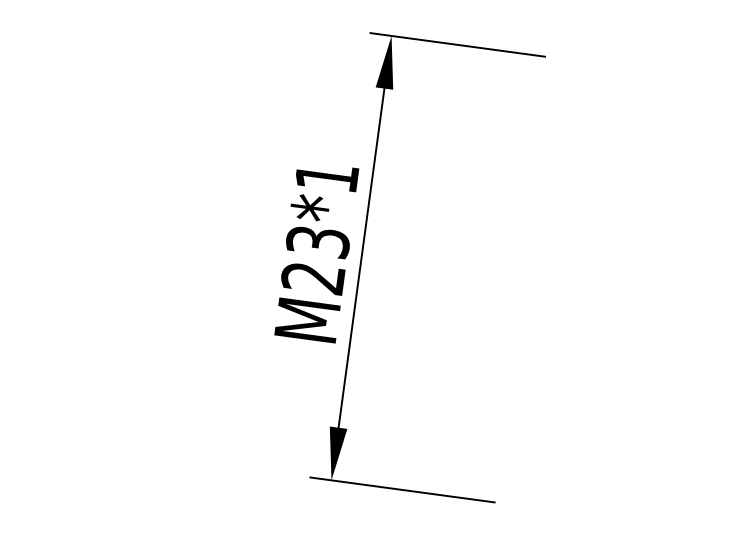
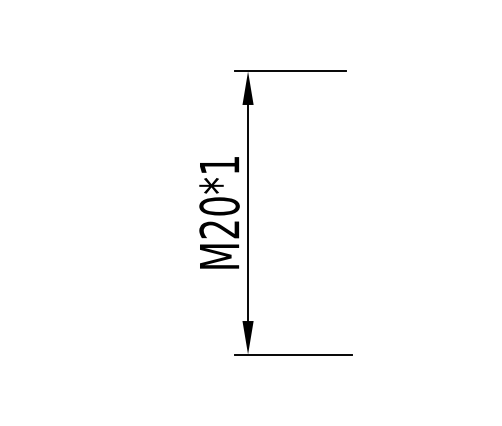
text: (318, 241) -> (219, 206), M23*1 -> M20*1

